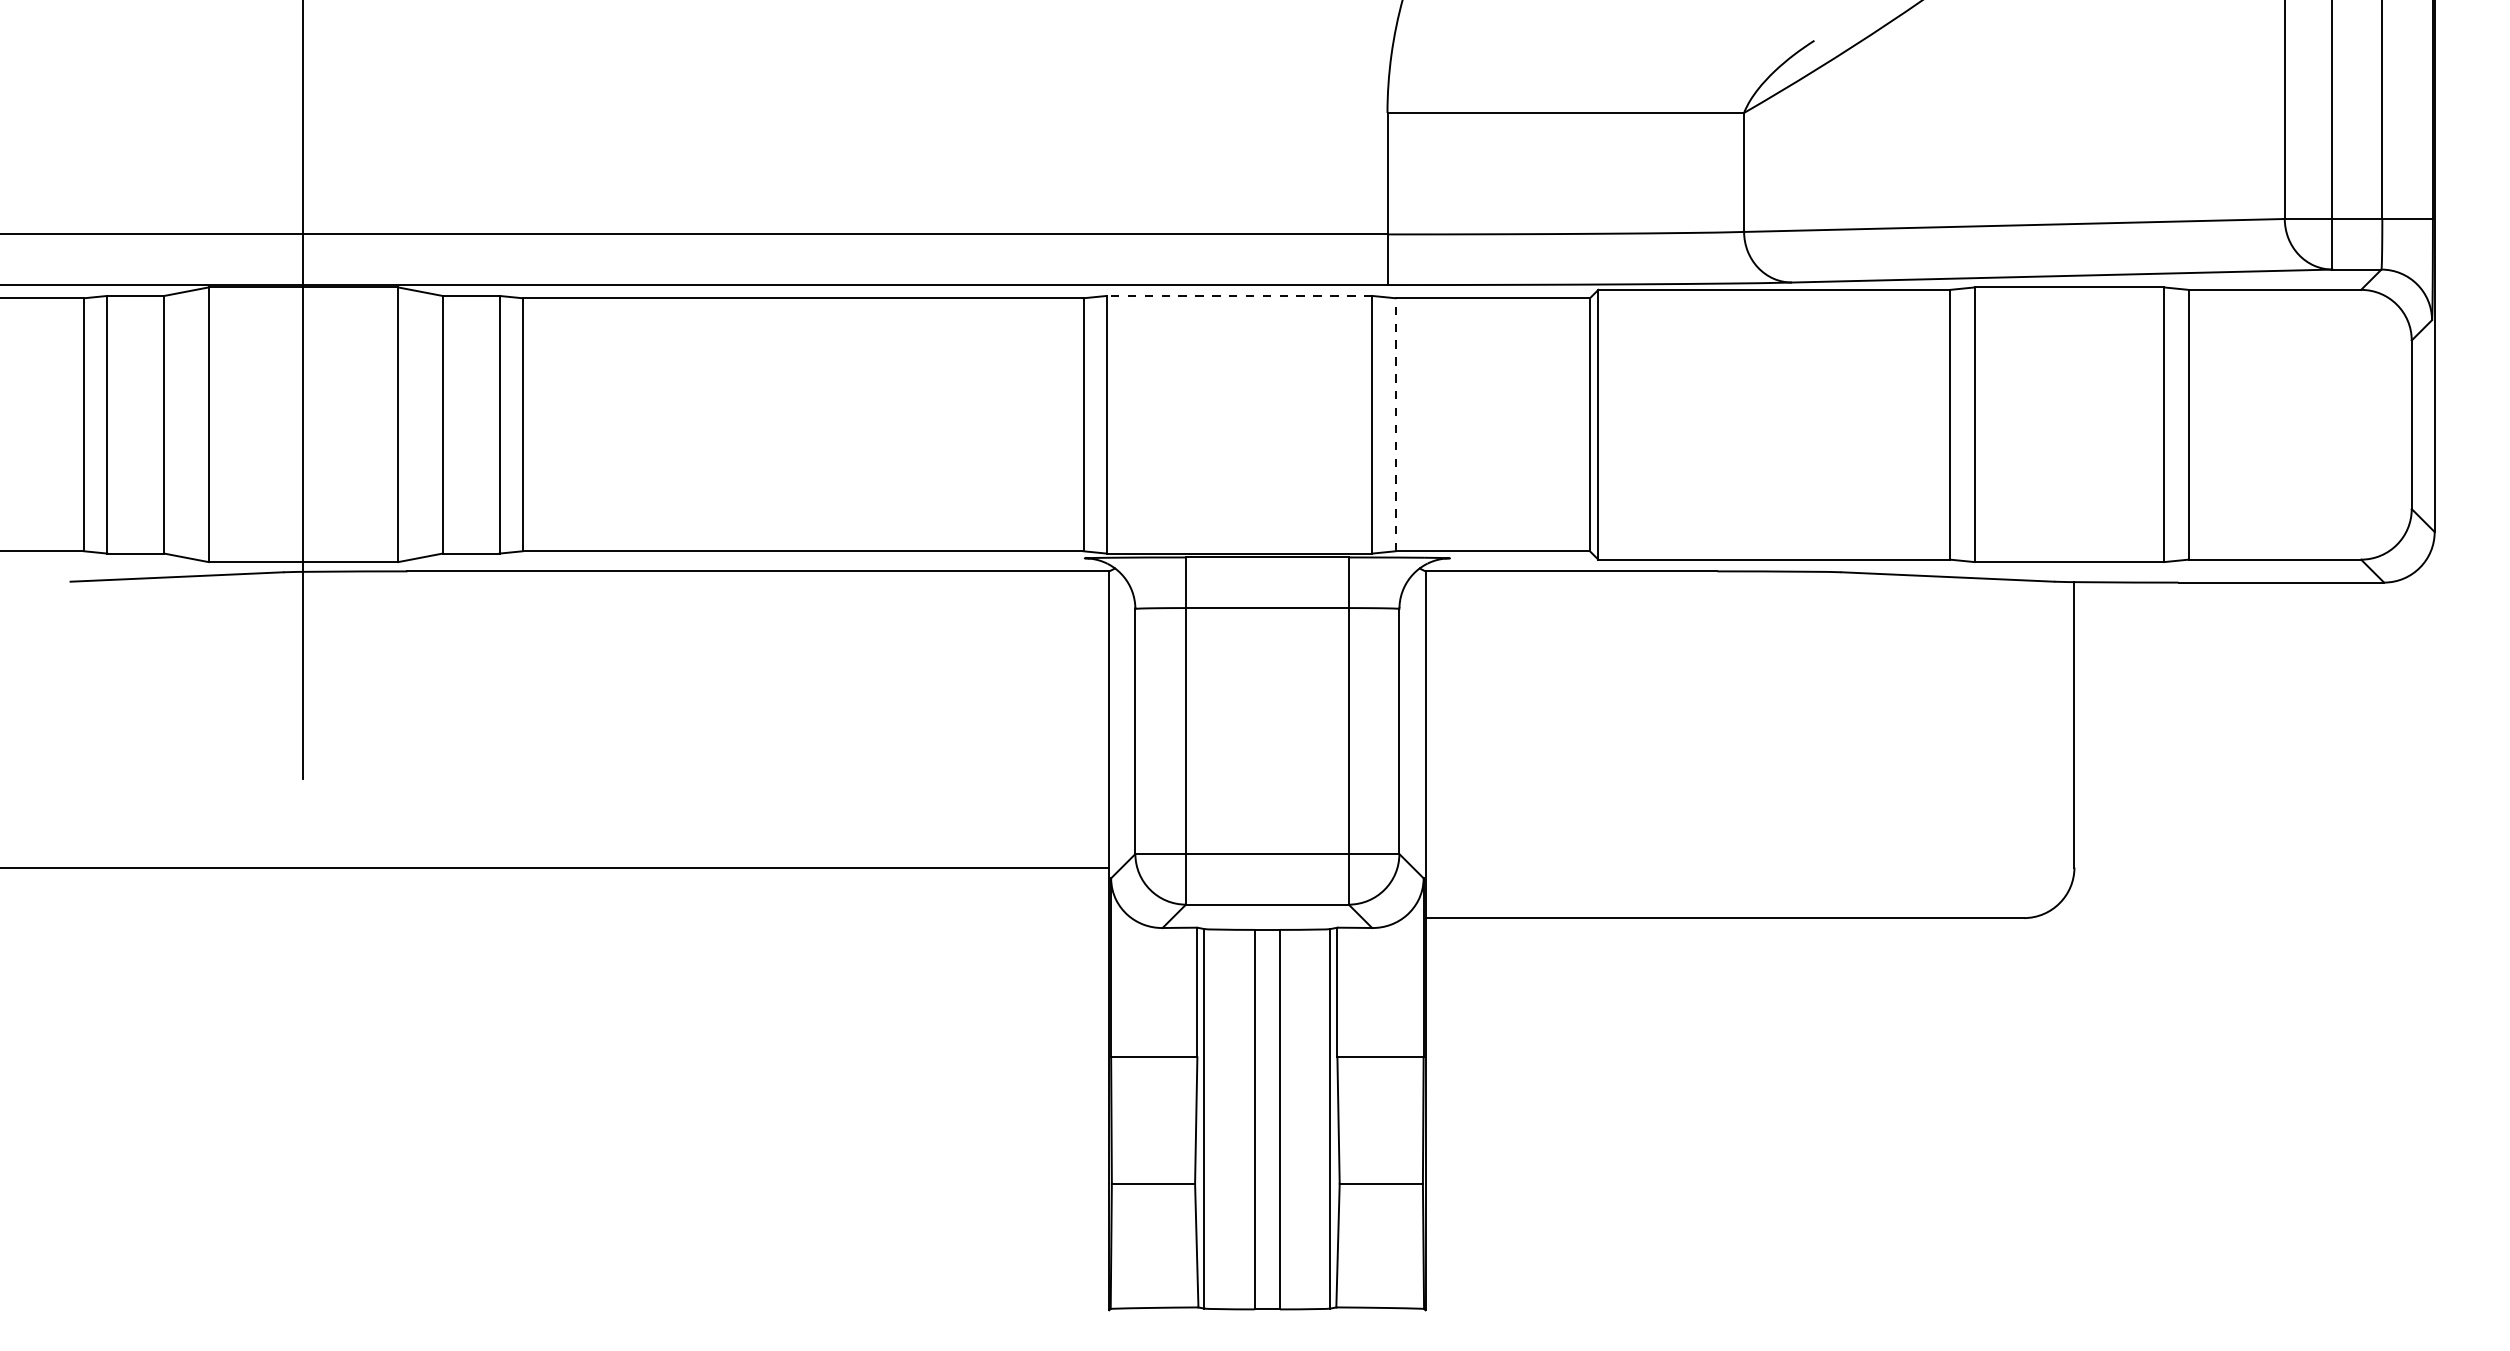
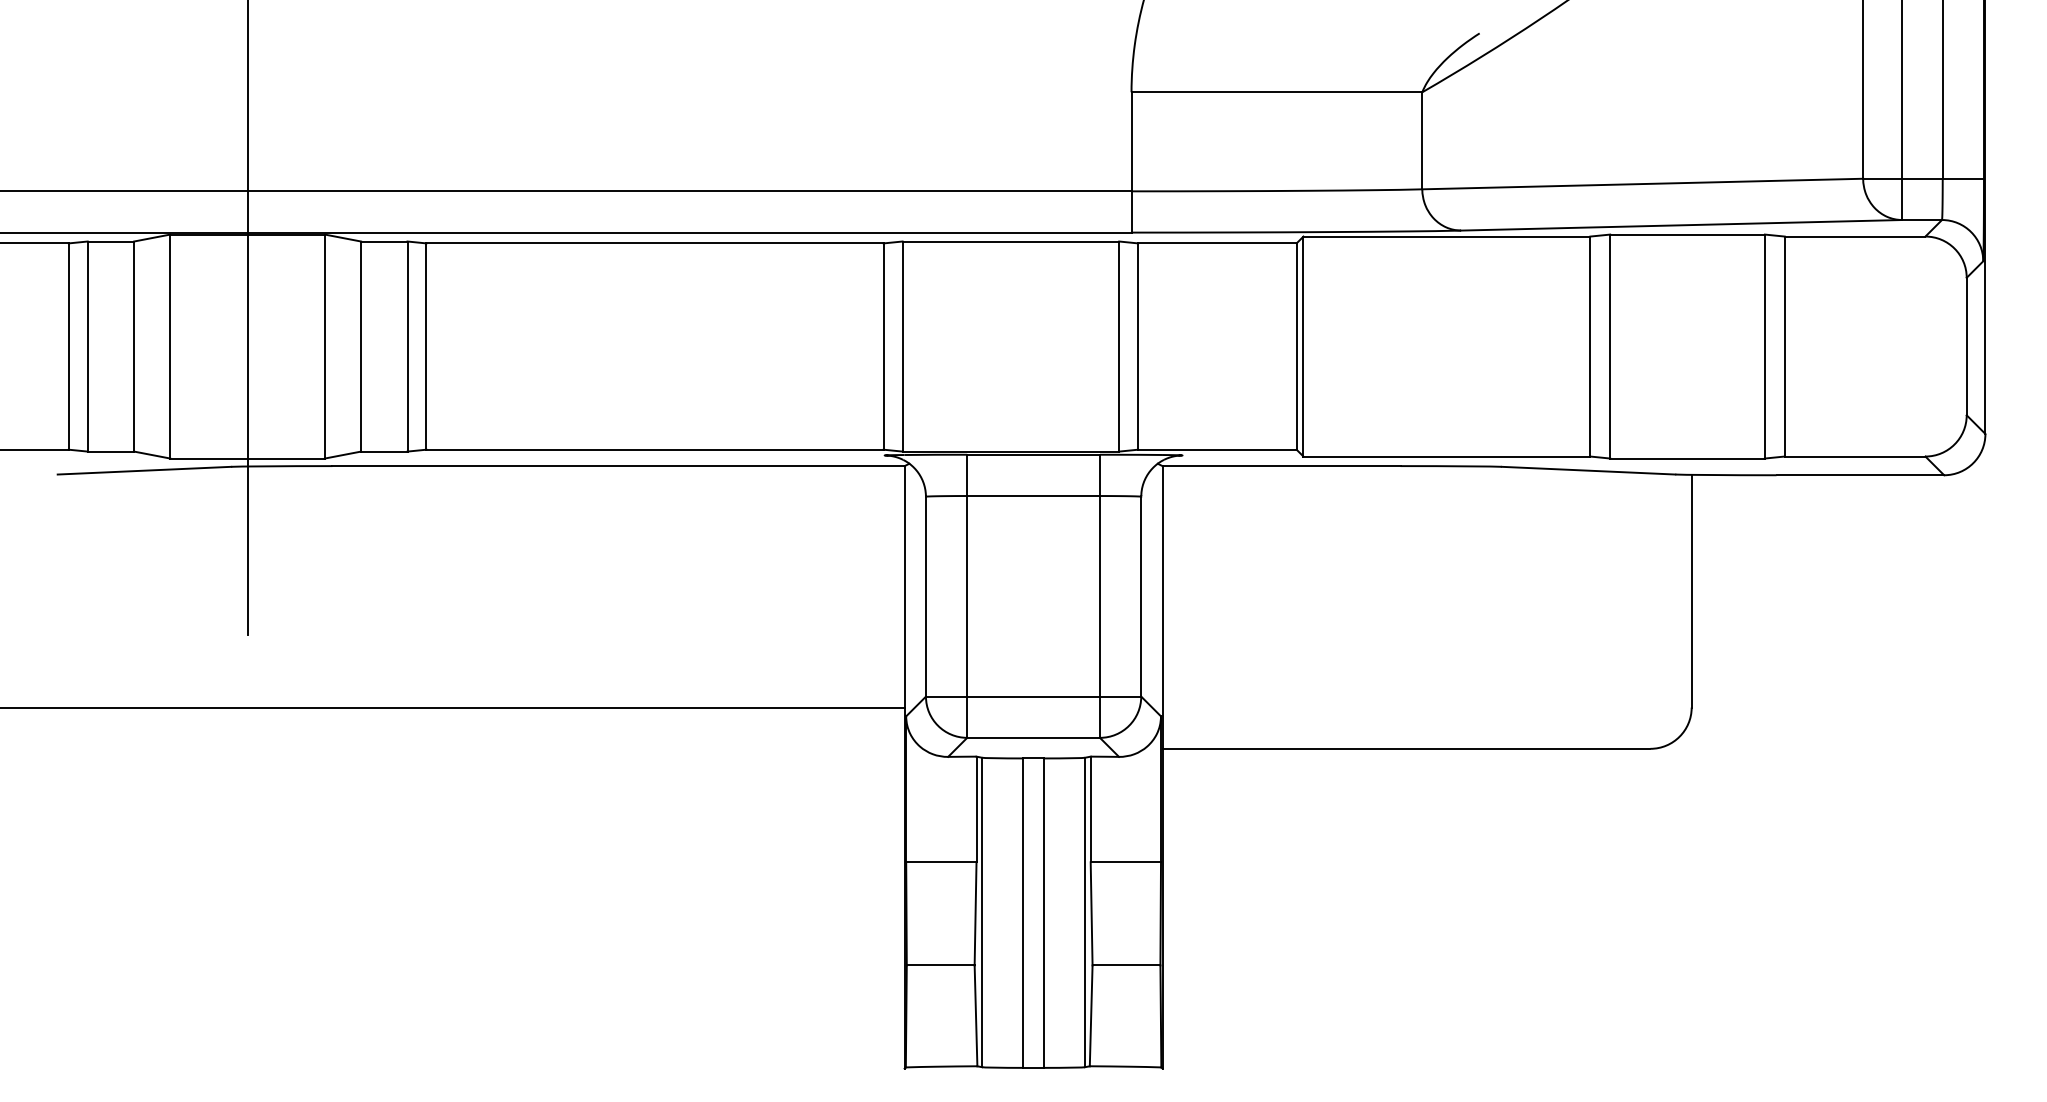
line: (1239, 295) -> (1010, 241), dashed -> solid
line: (1395, 424) -> (1138, 346), dashed -> solid

